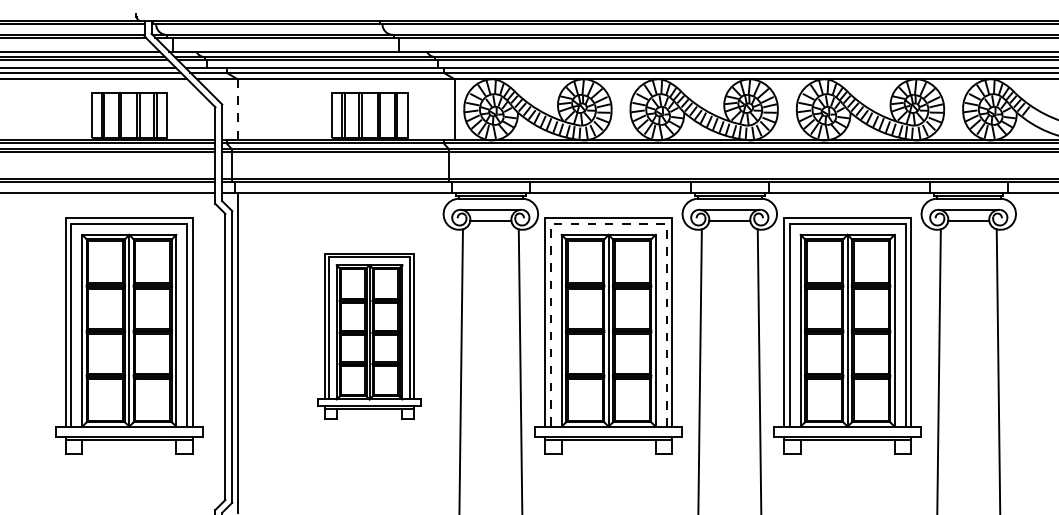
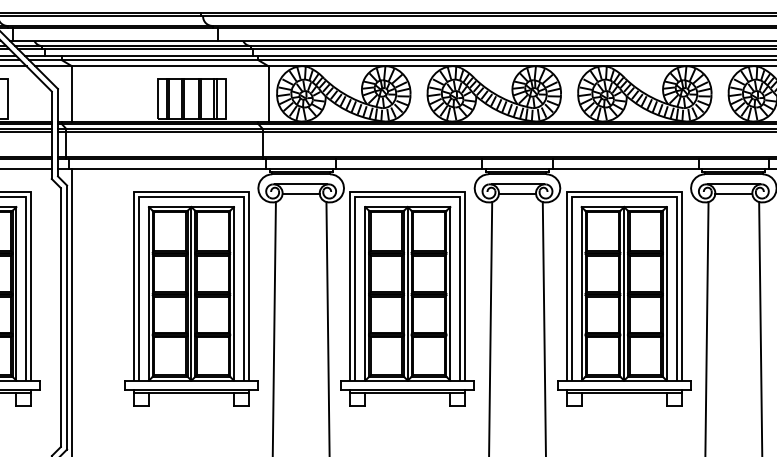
line: (237, 109) -> (71, 93), dashed -> solid
line: (608, 223) -> (407, 196), dashed -> solid
part: (369, 335) -> (191, 298), size x1.43

